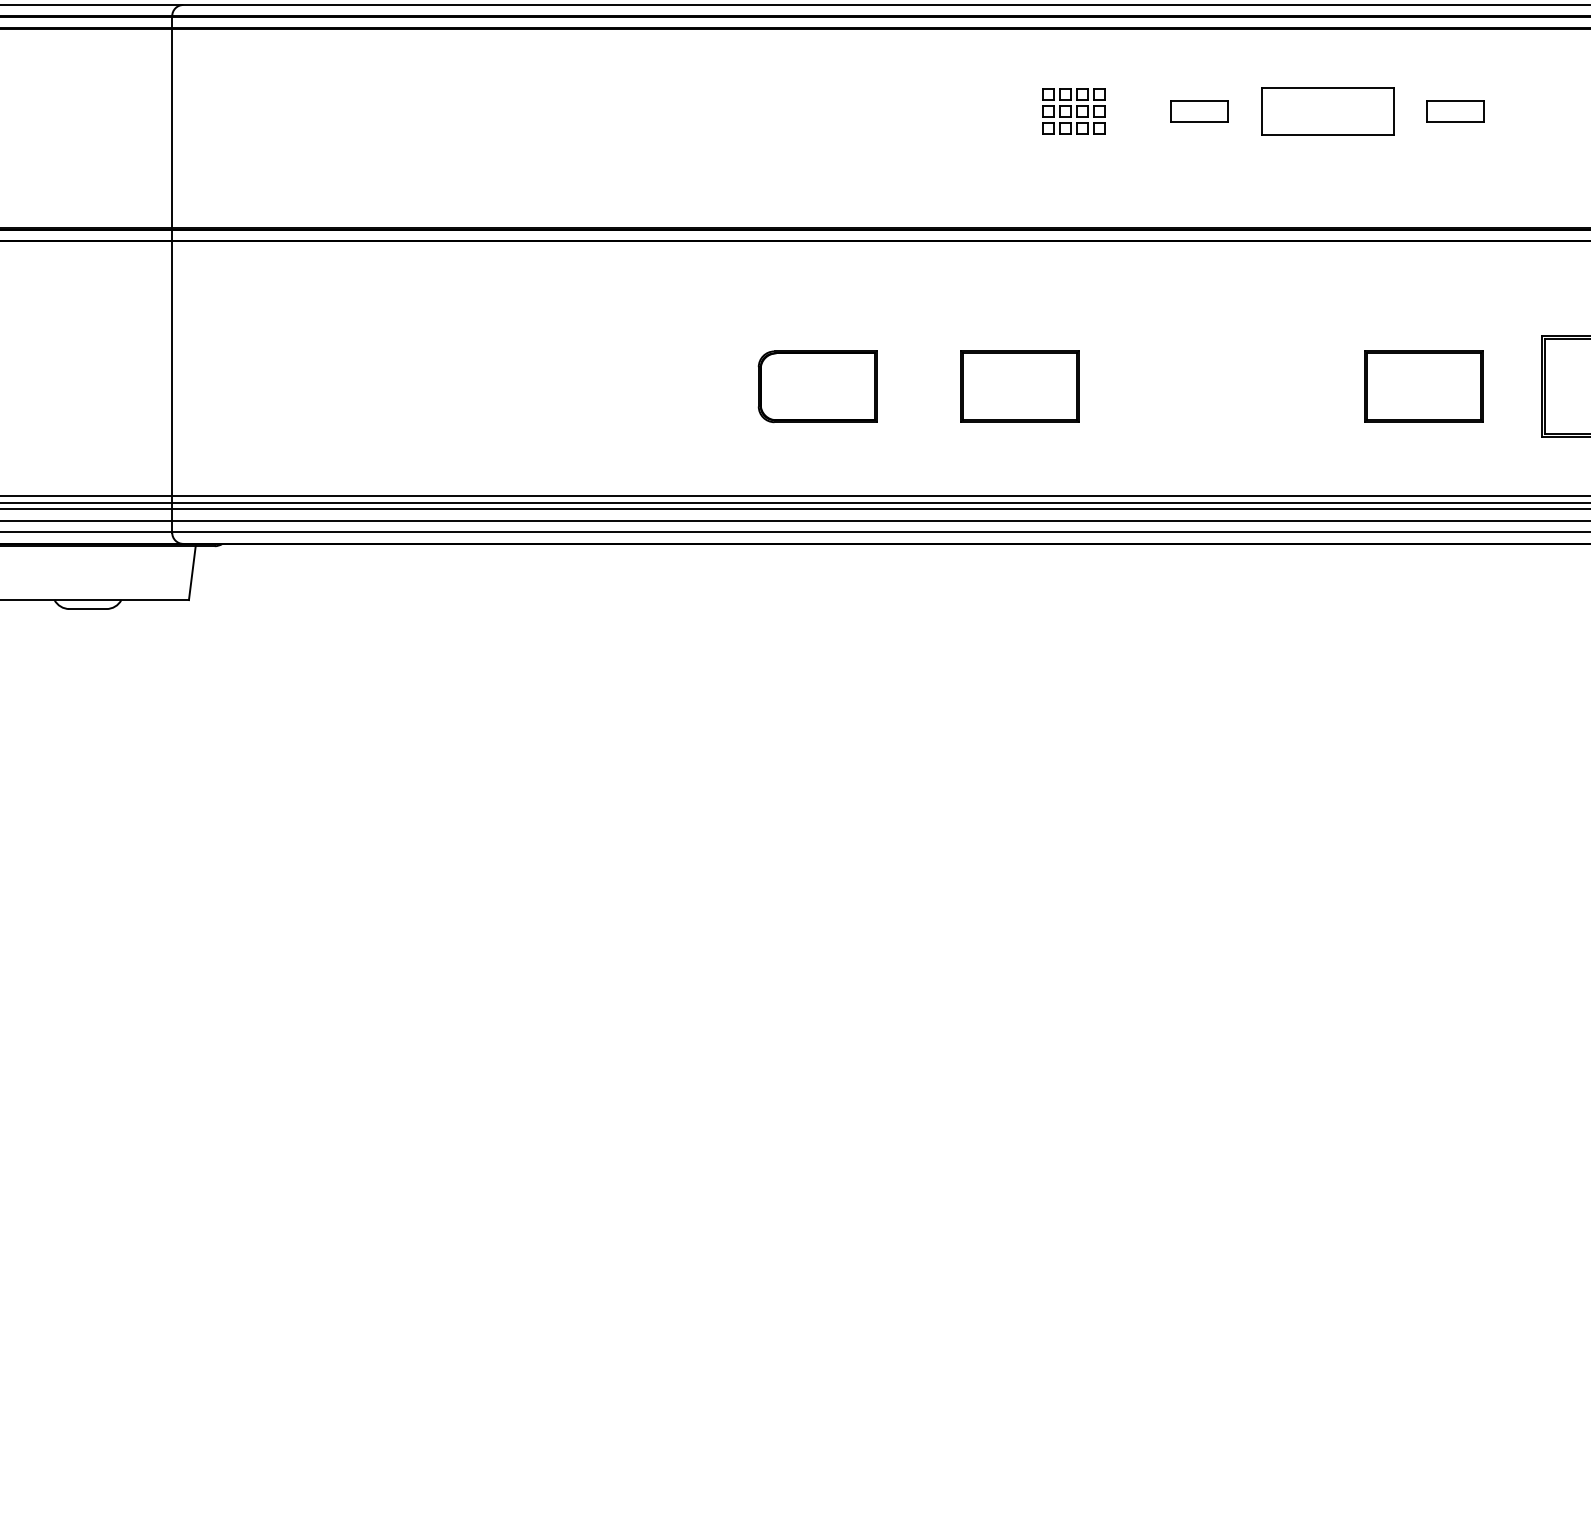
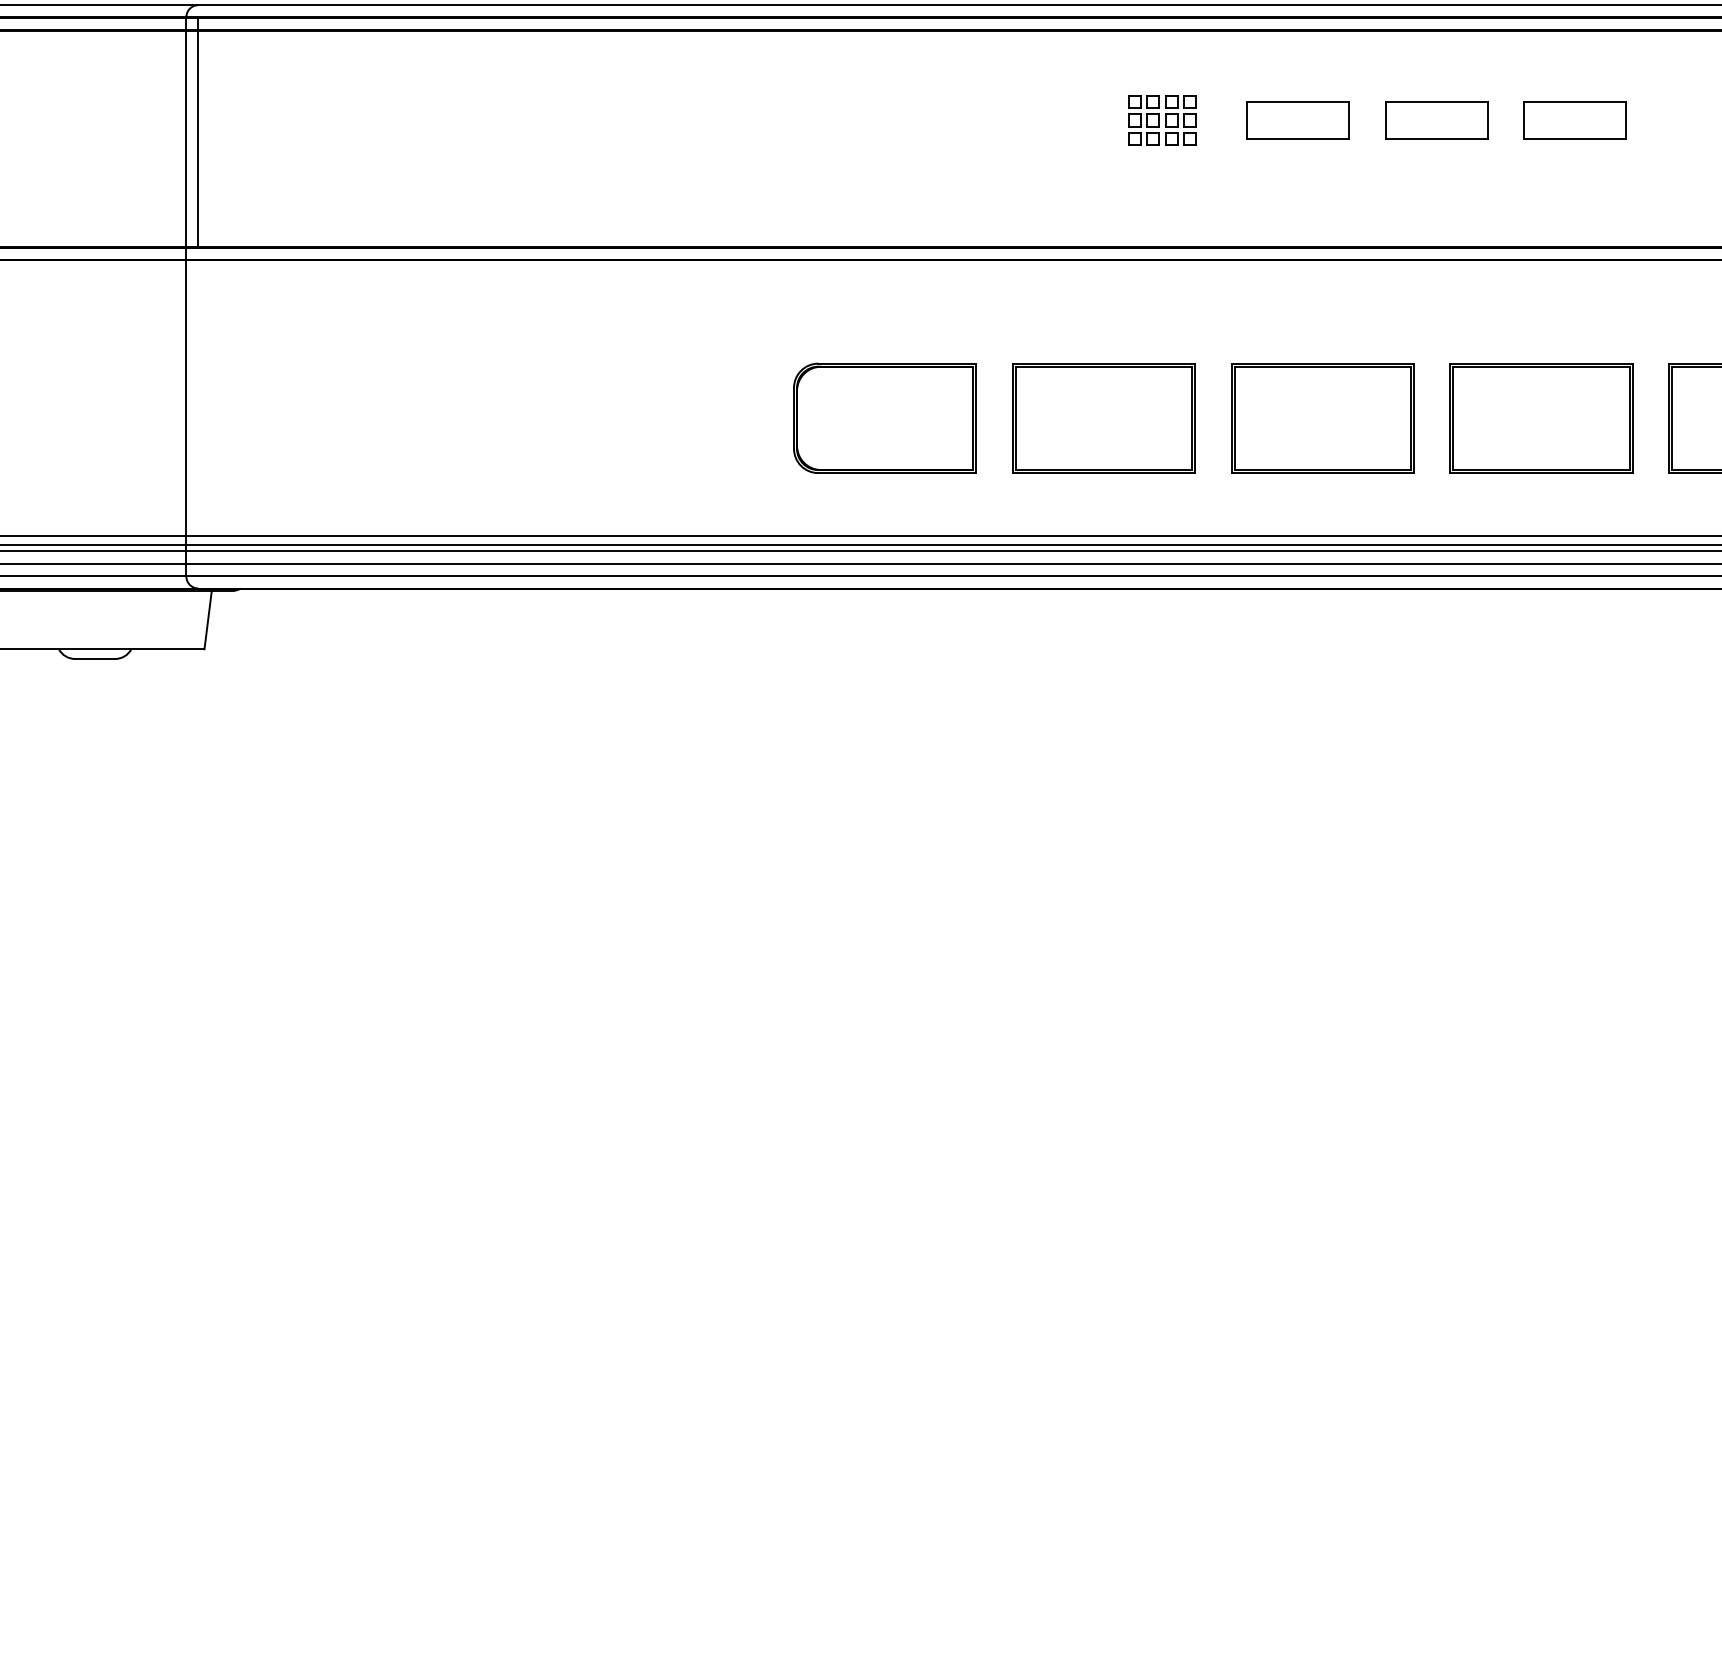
part: (1199, 111) -> (1298, 120), size x1.67
part: (1327, 111) -> (1436, 120), size x0.71
part: (1455, 111) -> (1575, 120), size x1.67
line: (183, 122) -> (198, 132), added
part: (817, 386) -> (884, 418), size x1.43
part: (1019, 386) -> (1103, 418), size x1.43
part: (1221, 386) -> (1322, 418), added
part: (1423, 386) -> (1540, 418), size x1.43

